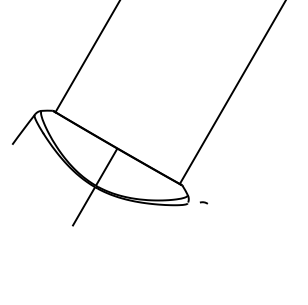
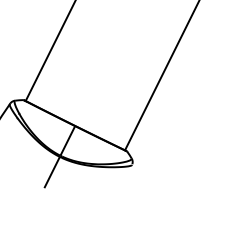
arc: (203, 202) -> (144, 163), removed

